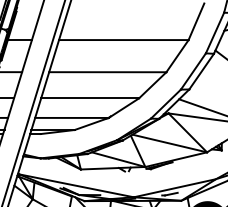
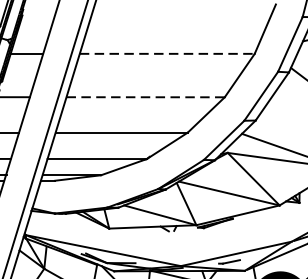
line: (123, 40) -> (166, 54), solid -> dashed
line: (107, 72) -> (145, 97), solid -> dashed

